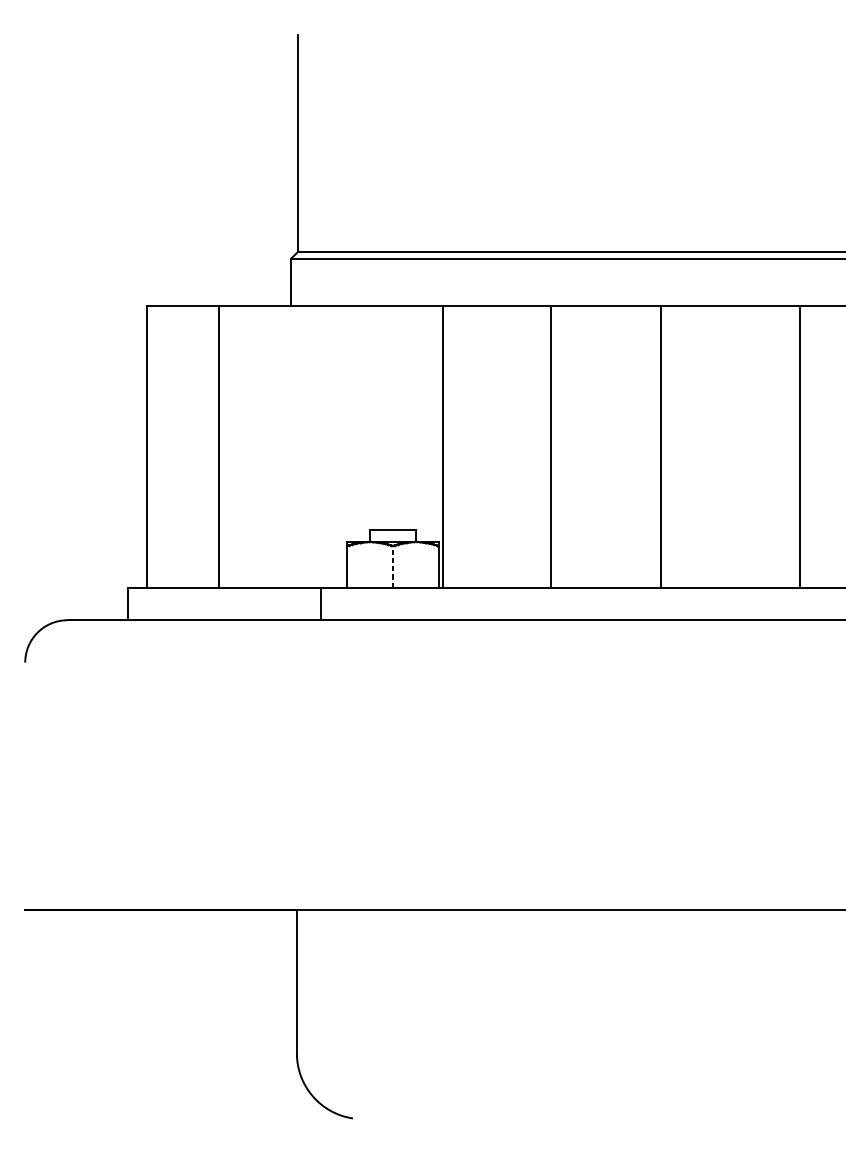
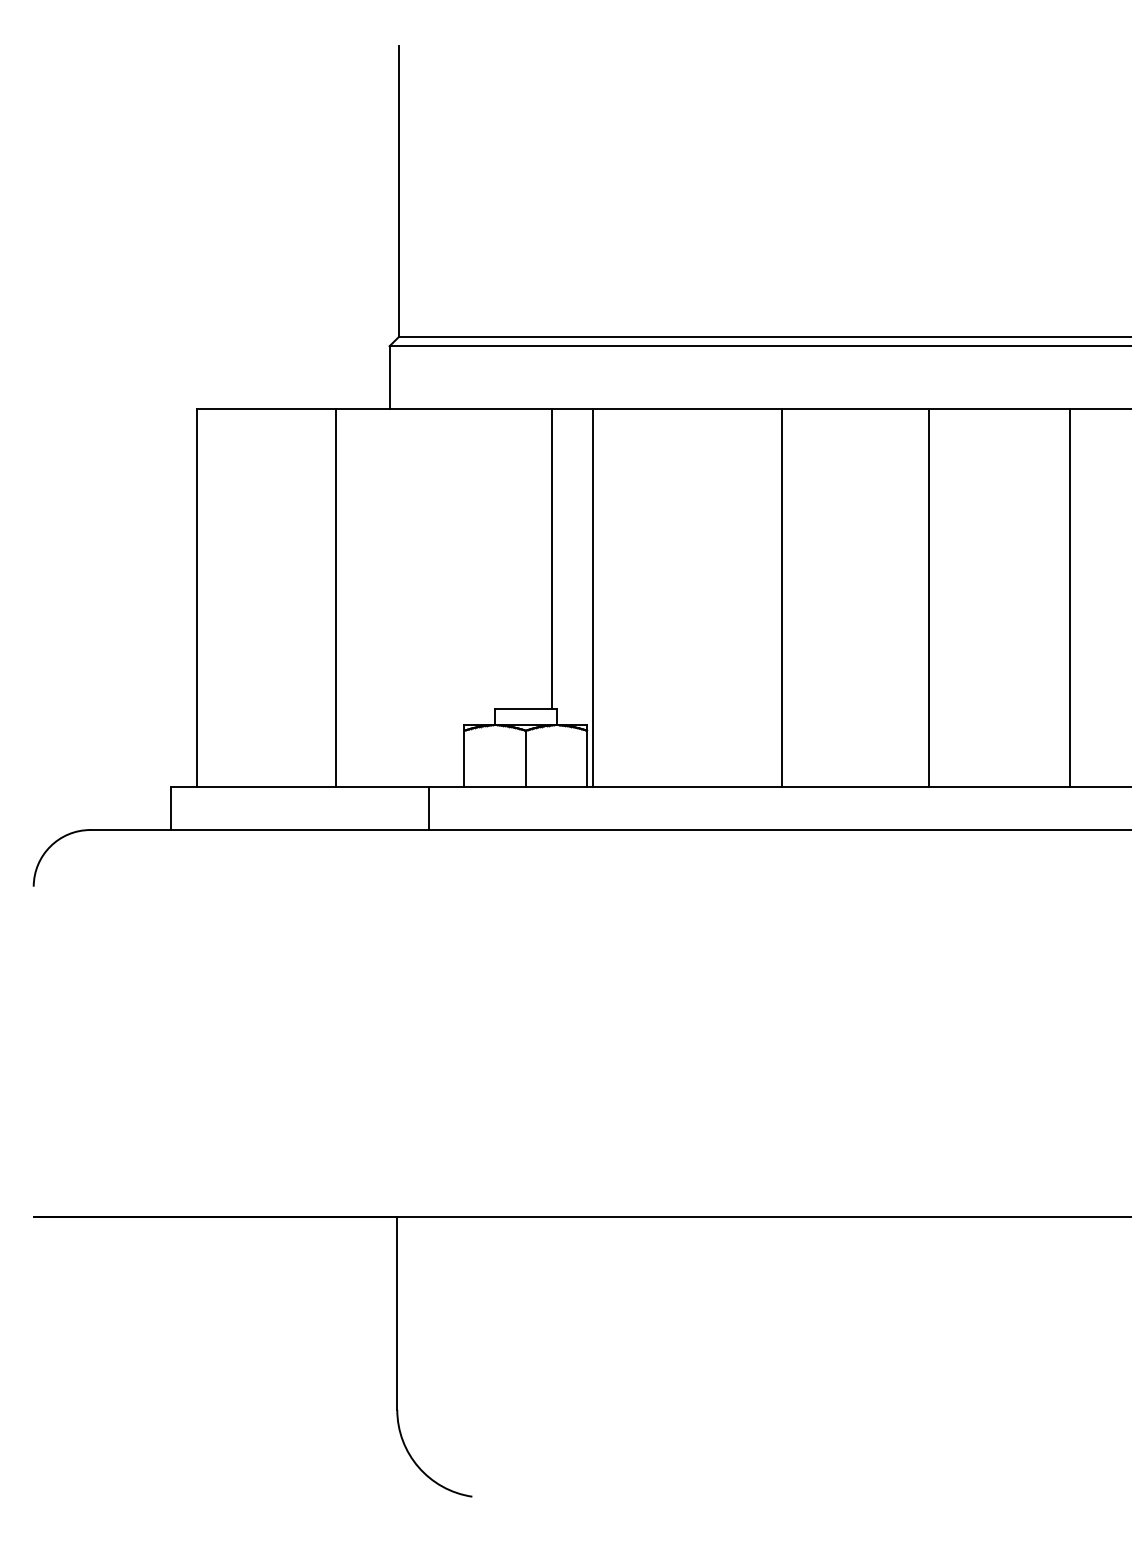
line: (412, 417) -> (552, 558), added
line: (219, 446) -> (336, 597), moved
line: (550, 446) -> (781, 597), moved
line: (661, 446) -> (929, 597), moved
line: (392, 566) -> (525, 758), dashed -> solid

